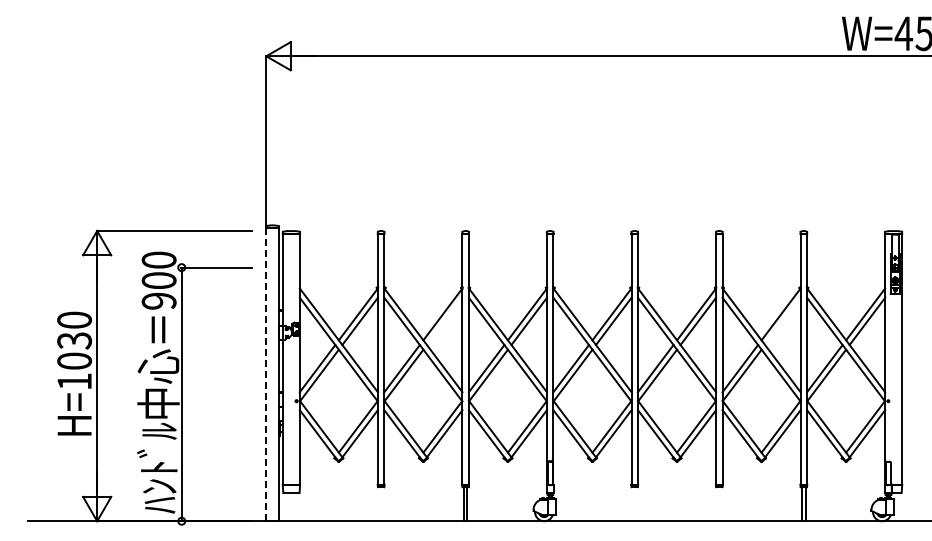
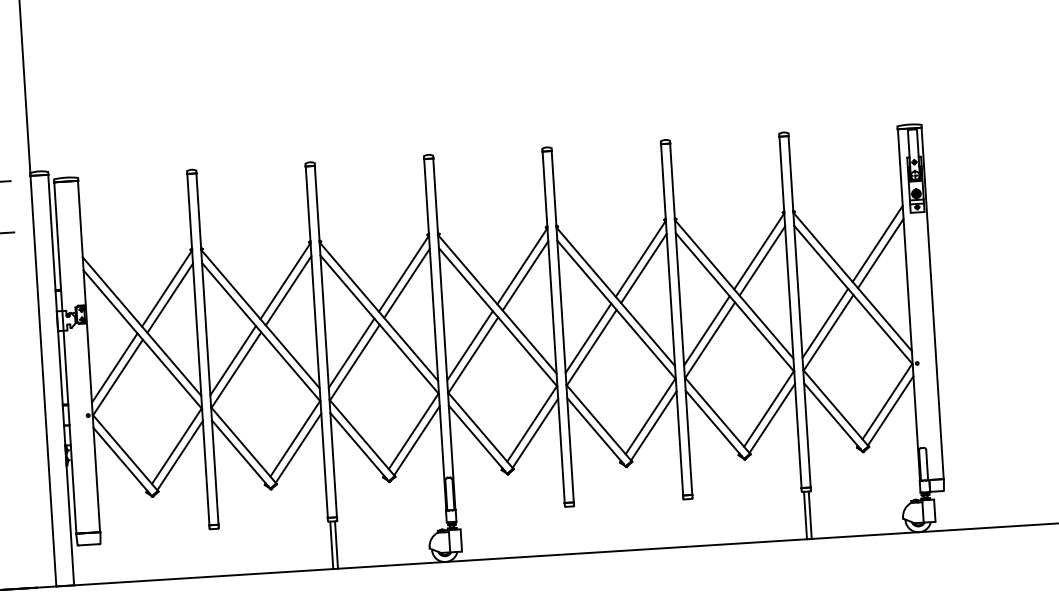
line: (444, 321) -> (288, 290), added
line: (782, 321) -> (761, 261), added
line: (266, 374) -> (43, 380), dashed -> solid

